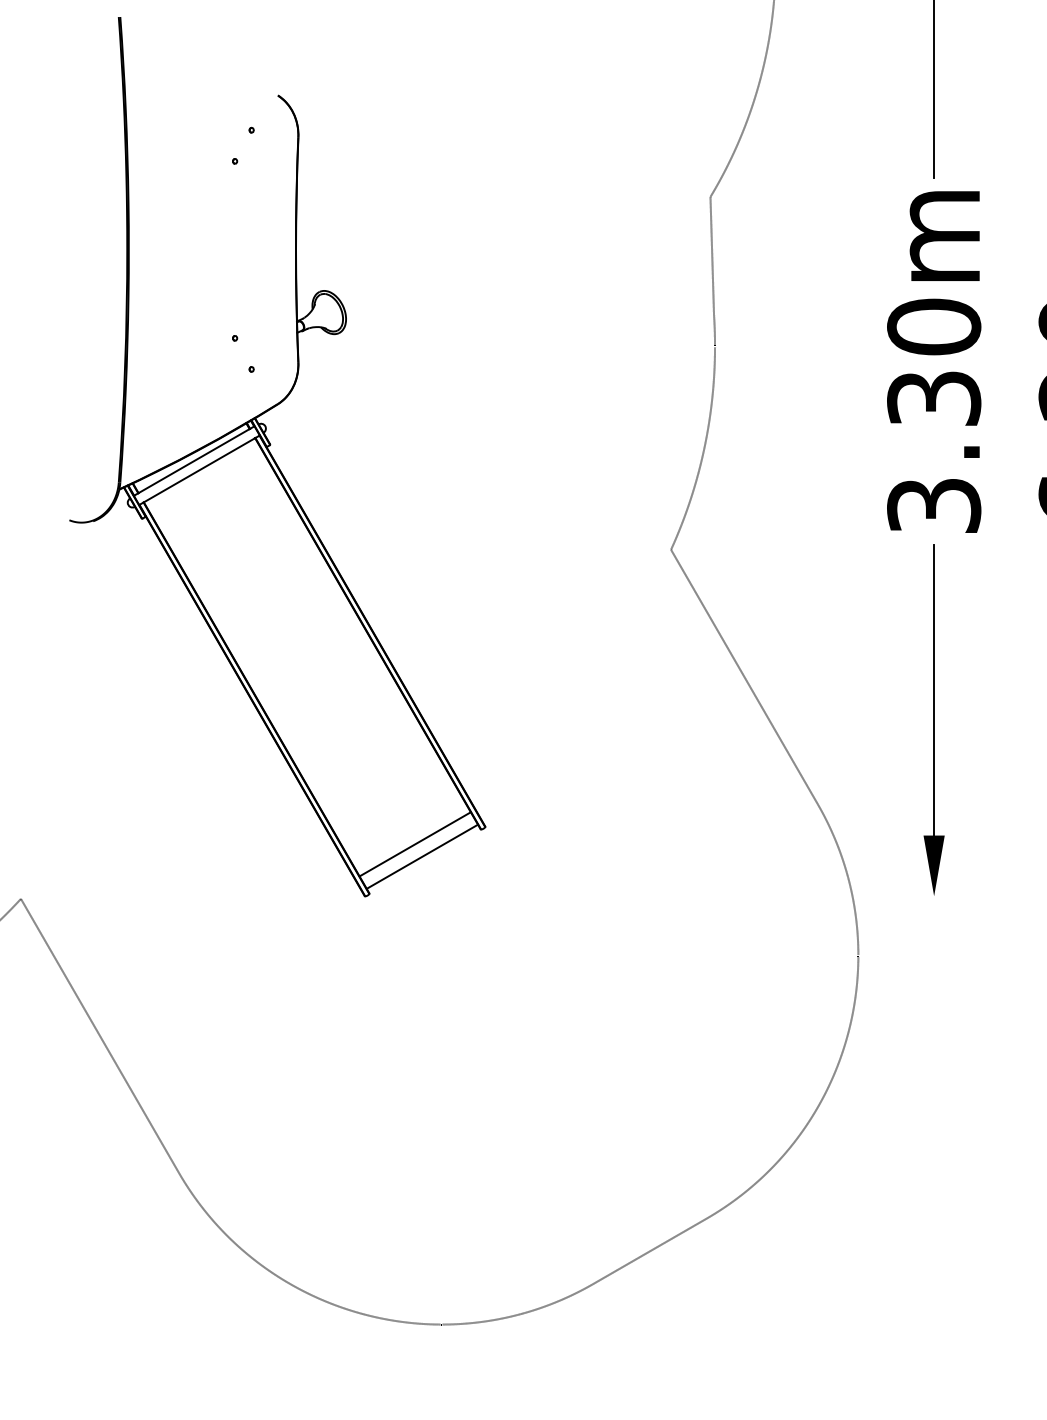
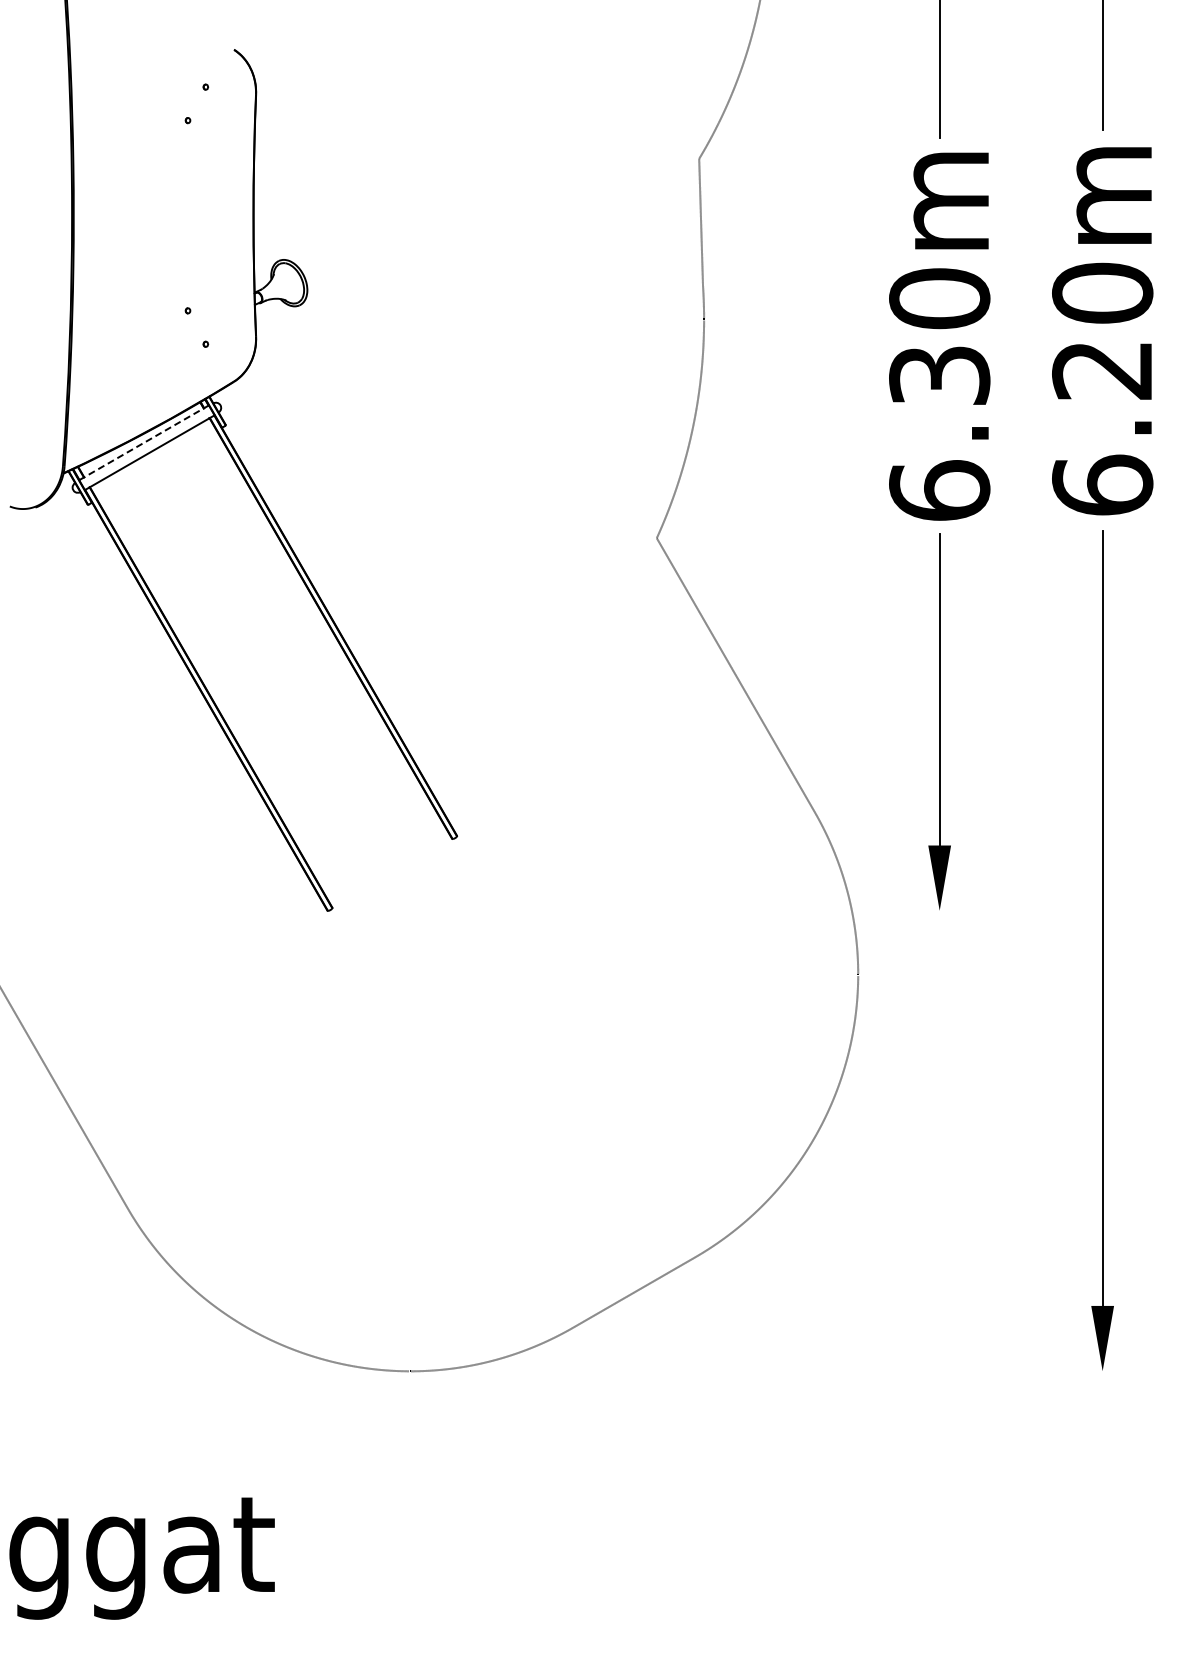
line: (194, 460) -> (144, 442), solid -> dashed
text: (933, 505) -> (939, 490), 3.30m -> 6.30m
line: (415, 843) -> (381, 854), removed
line: (422, 856) -> (389, 867), removed

